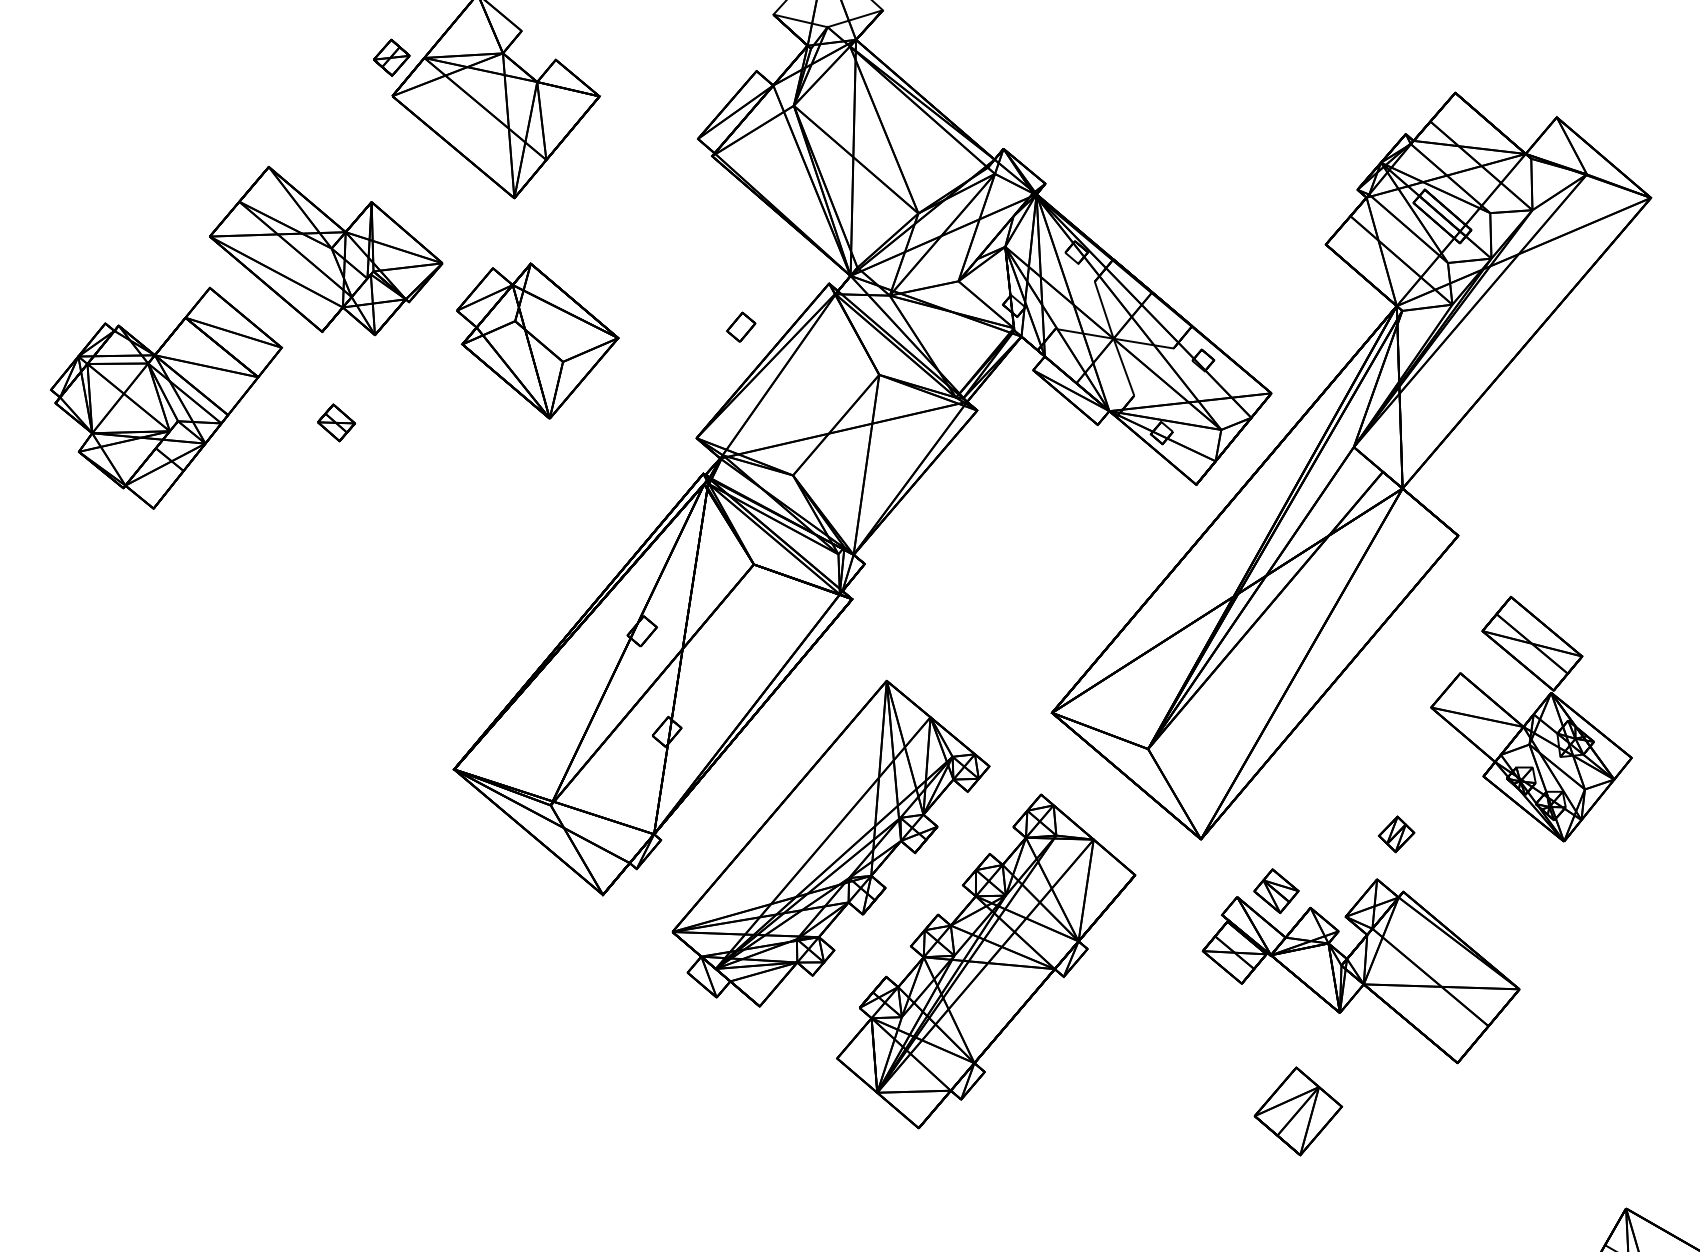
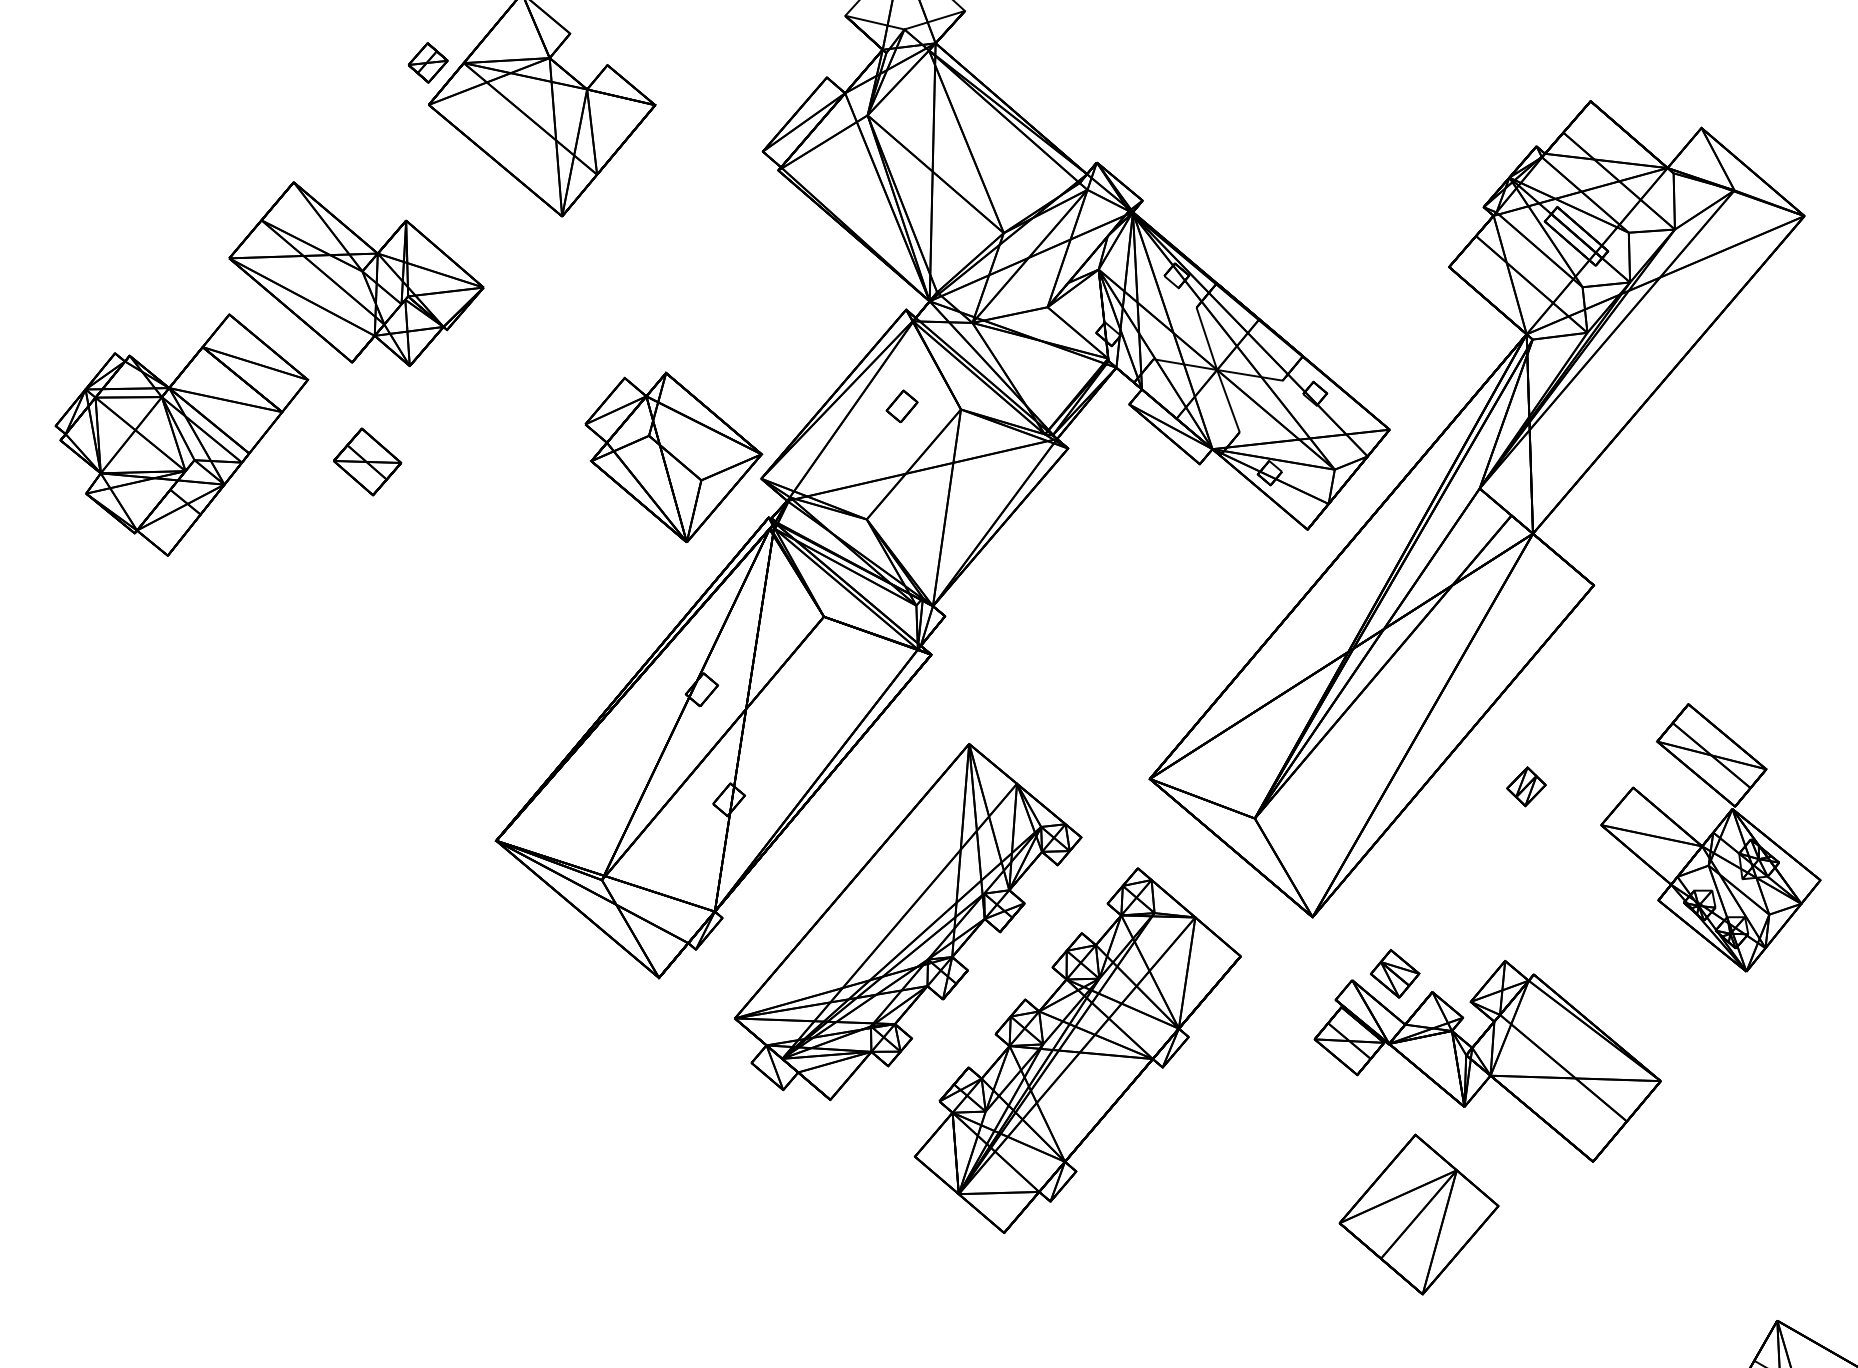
part: (740, 326) -> (901, 405), moved
part: (537, 340) -> (673, 456), moved
part: (336, 422) -> (367, 461), size x1.67
part: (1531, 718) -> (1710, 837), moved
part: (1396, 834) -> (1526, 786), moved
part: (1297, 1111) -> (1418, 1214), size x1.67

